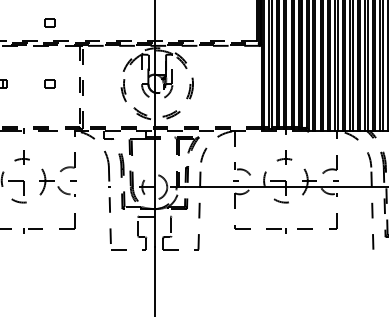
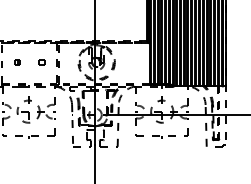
part: (48, 23) -> (41, 31), removed

